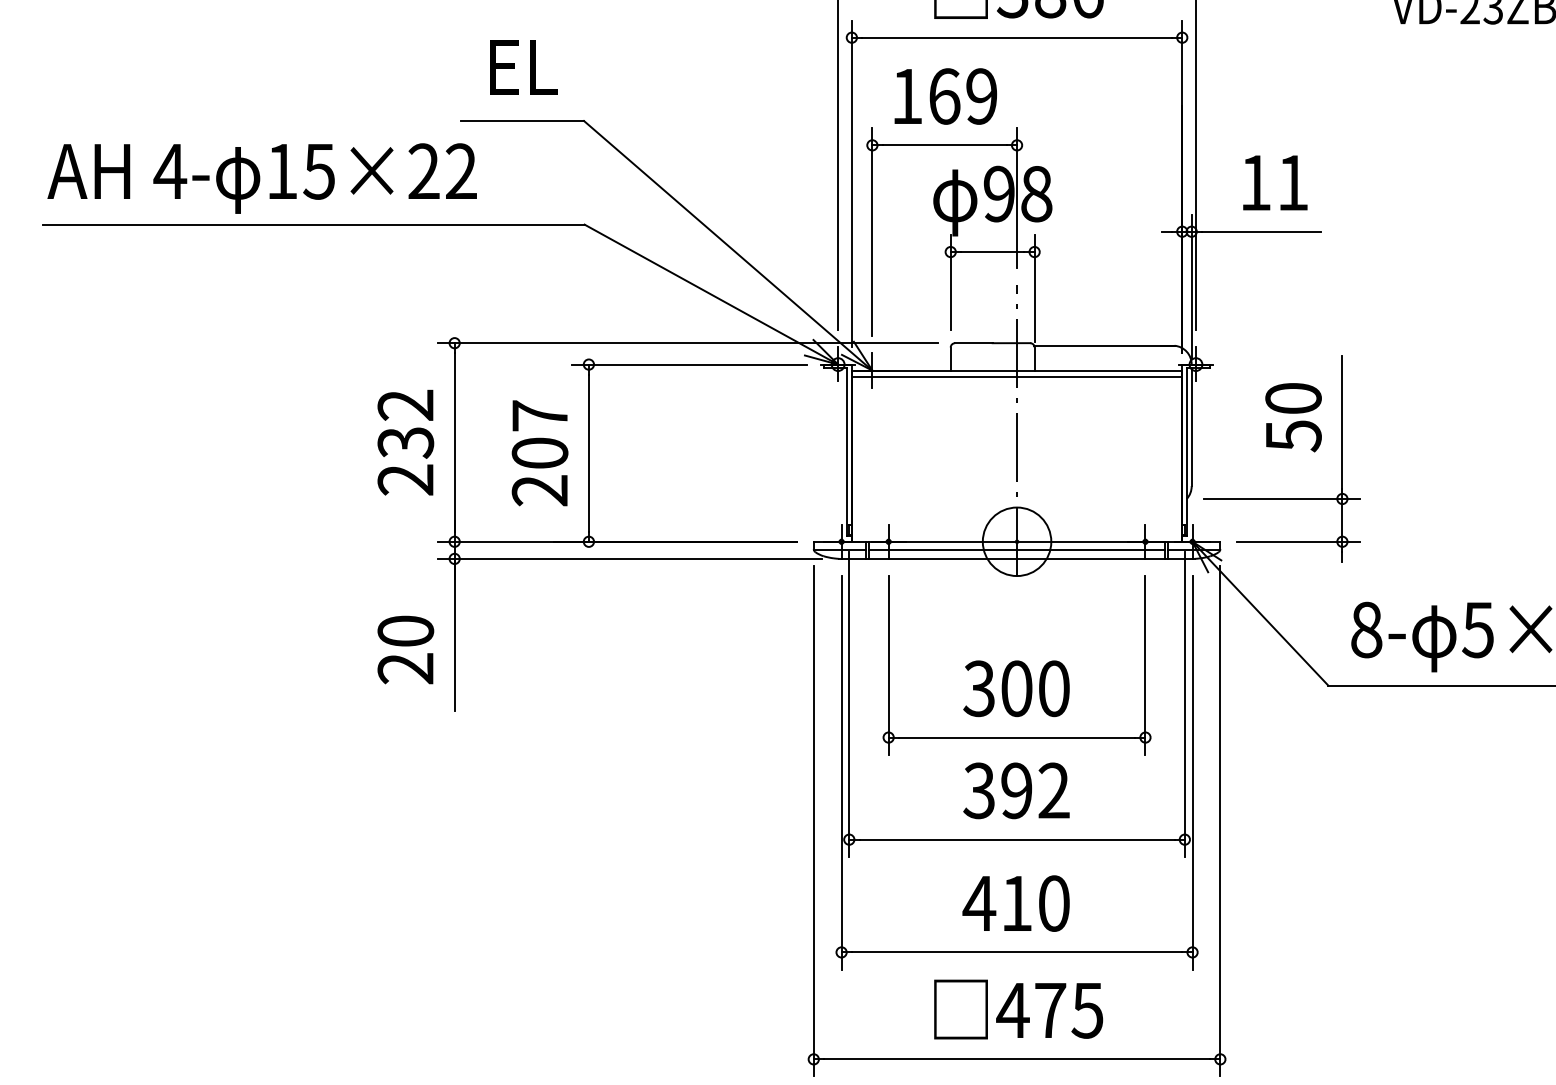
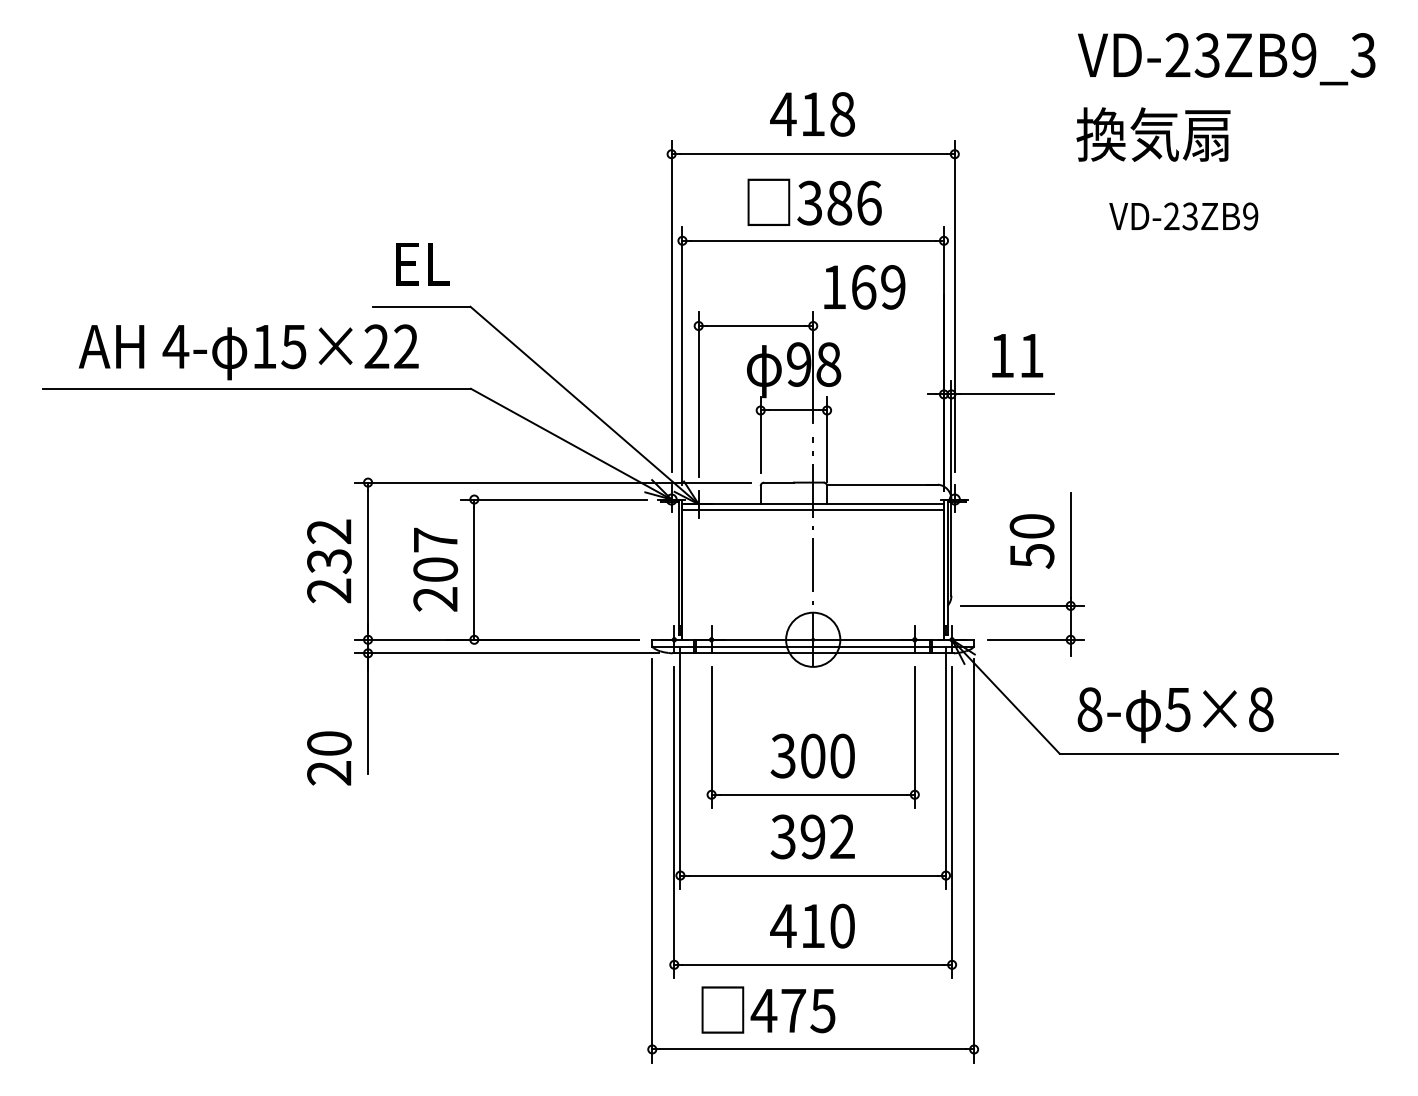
text: (945, 96) -> (864, 287), moved
text: (261, 178) -> (248, 352), moved
text: (405, 650) -> (329, 758), moved
text: (1018, 1008) -> (768, 1009), moved

